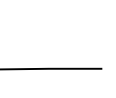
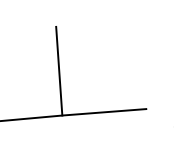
line: (48, 40) -> (58, 70), added

